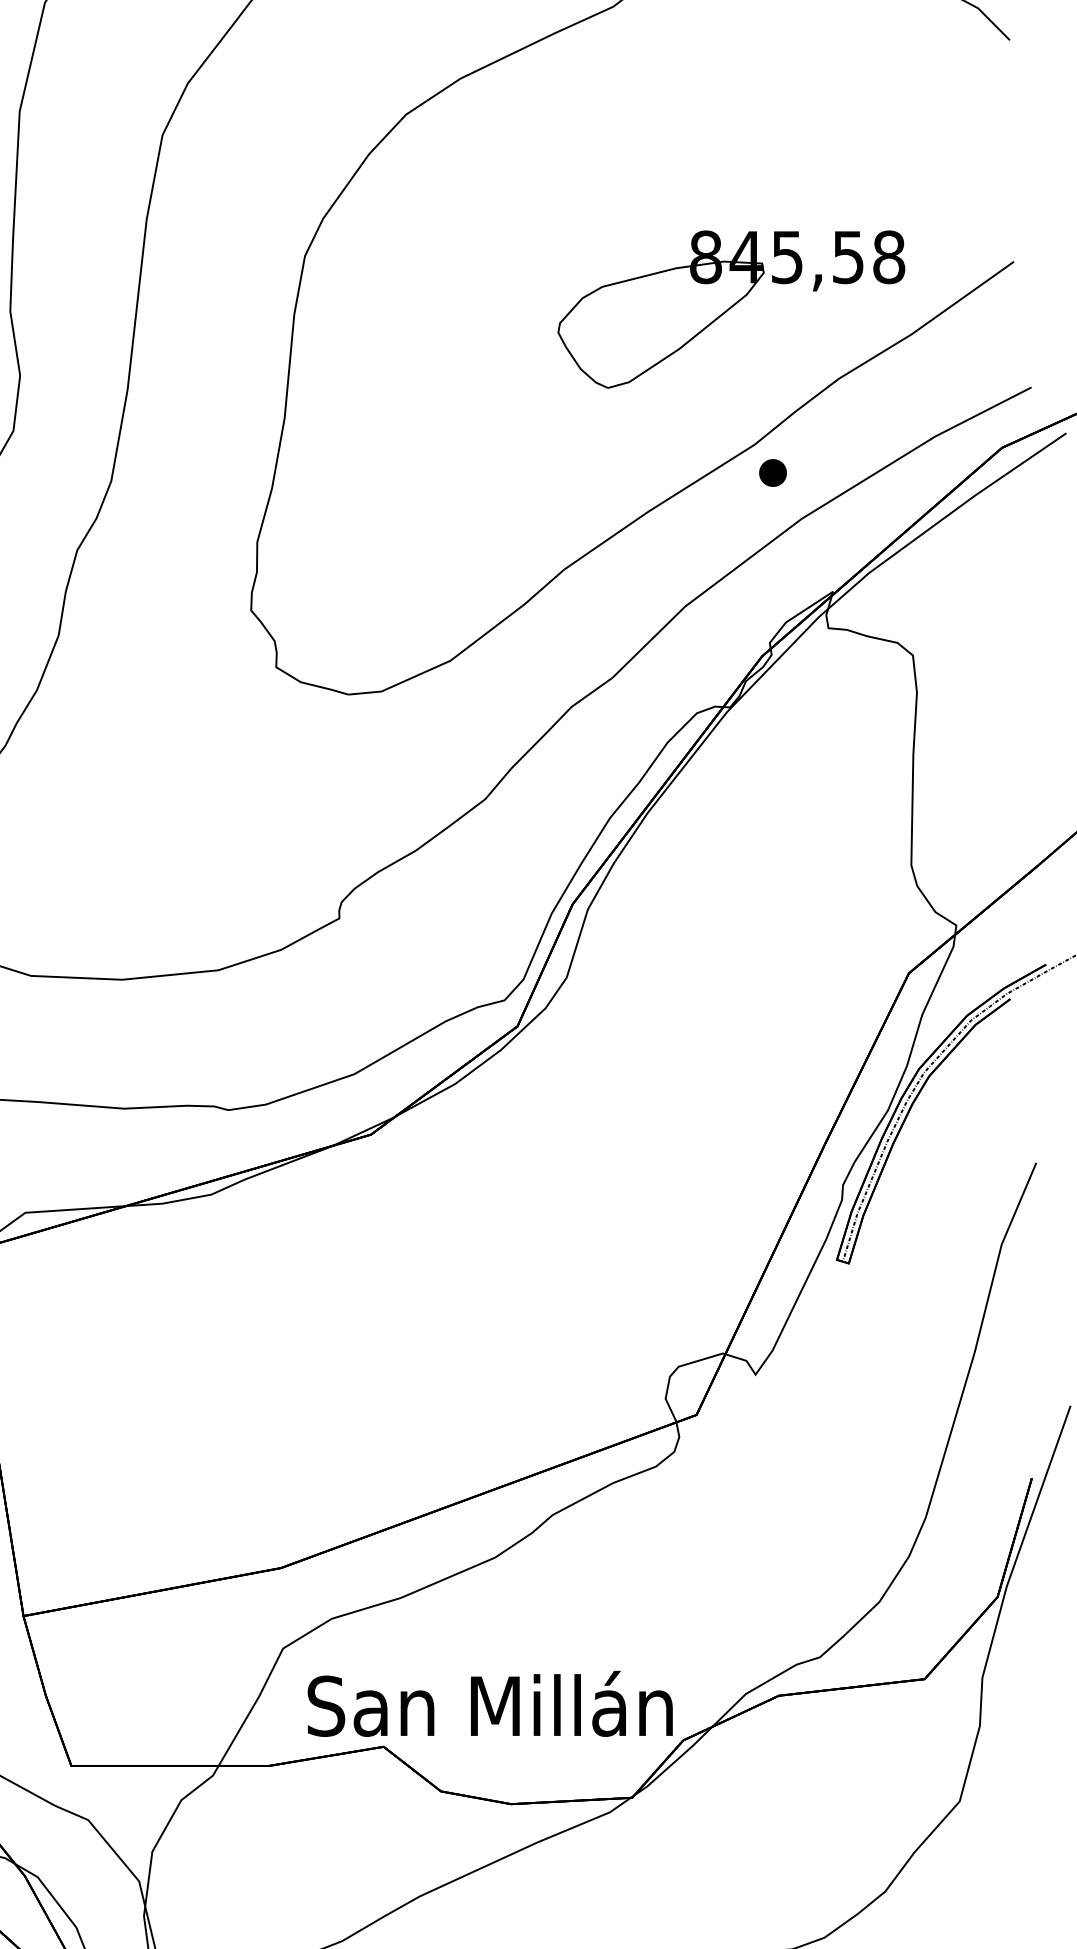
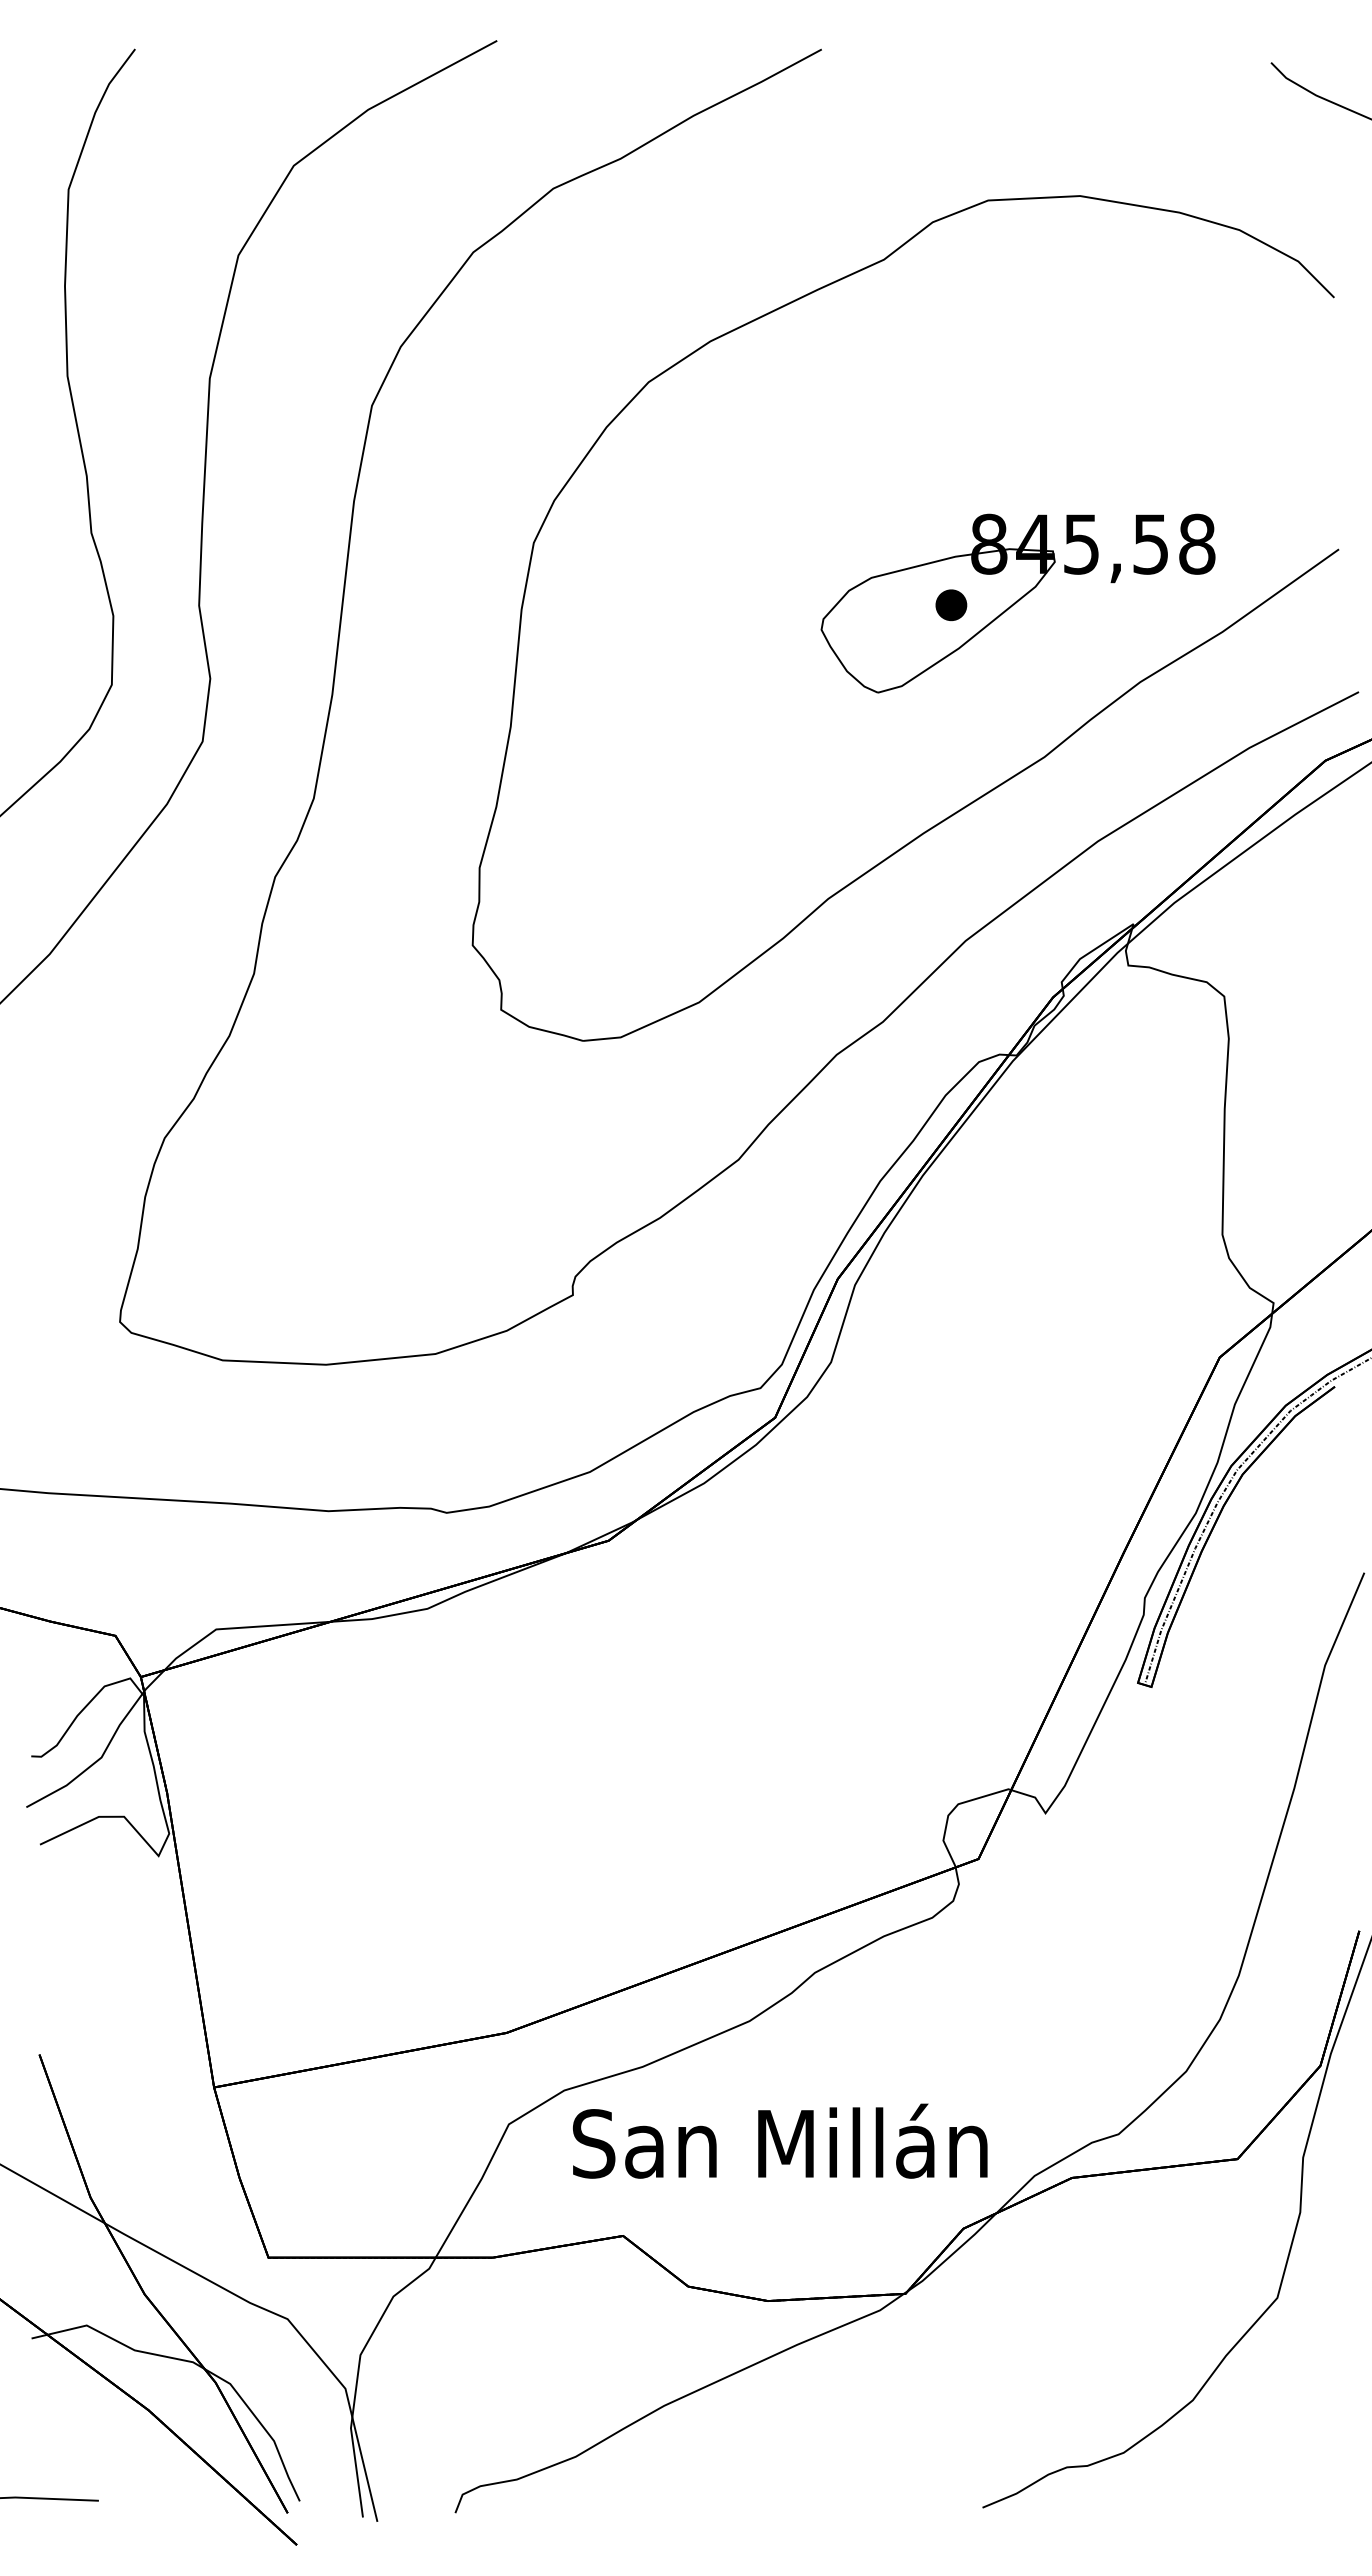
part: (773, 473) -> (951, 605), moved
text: (489, 1703) -> (779, 2140), moved

